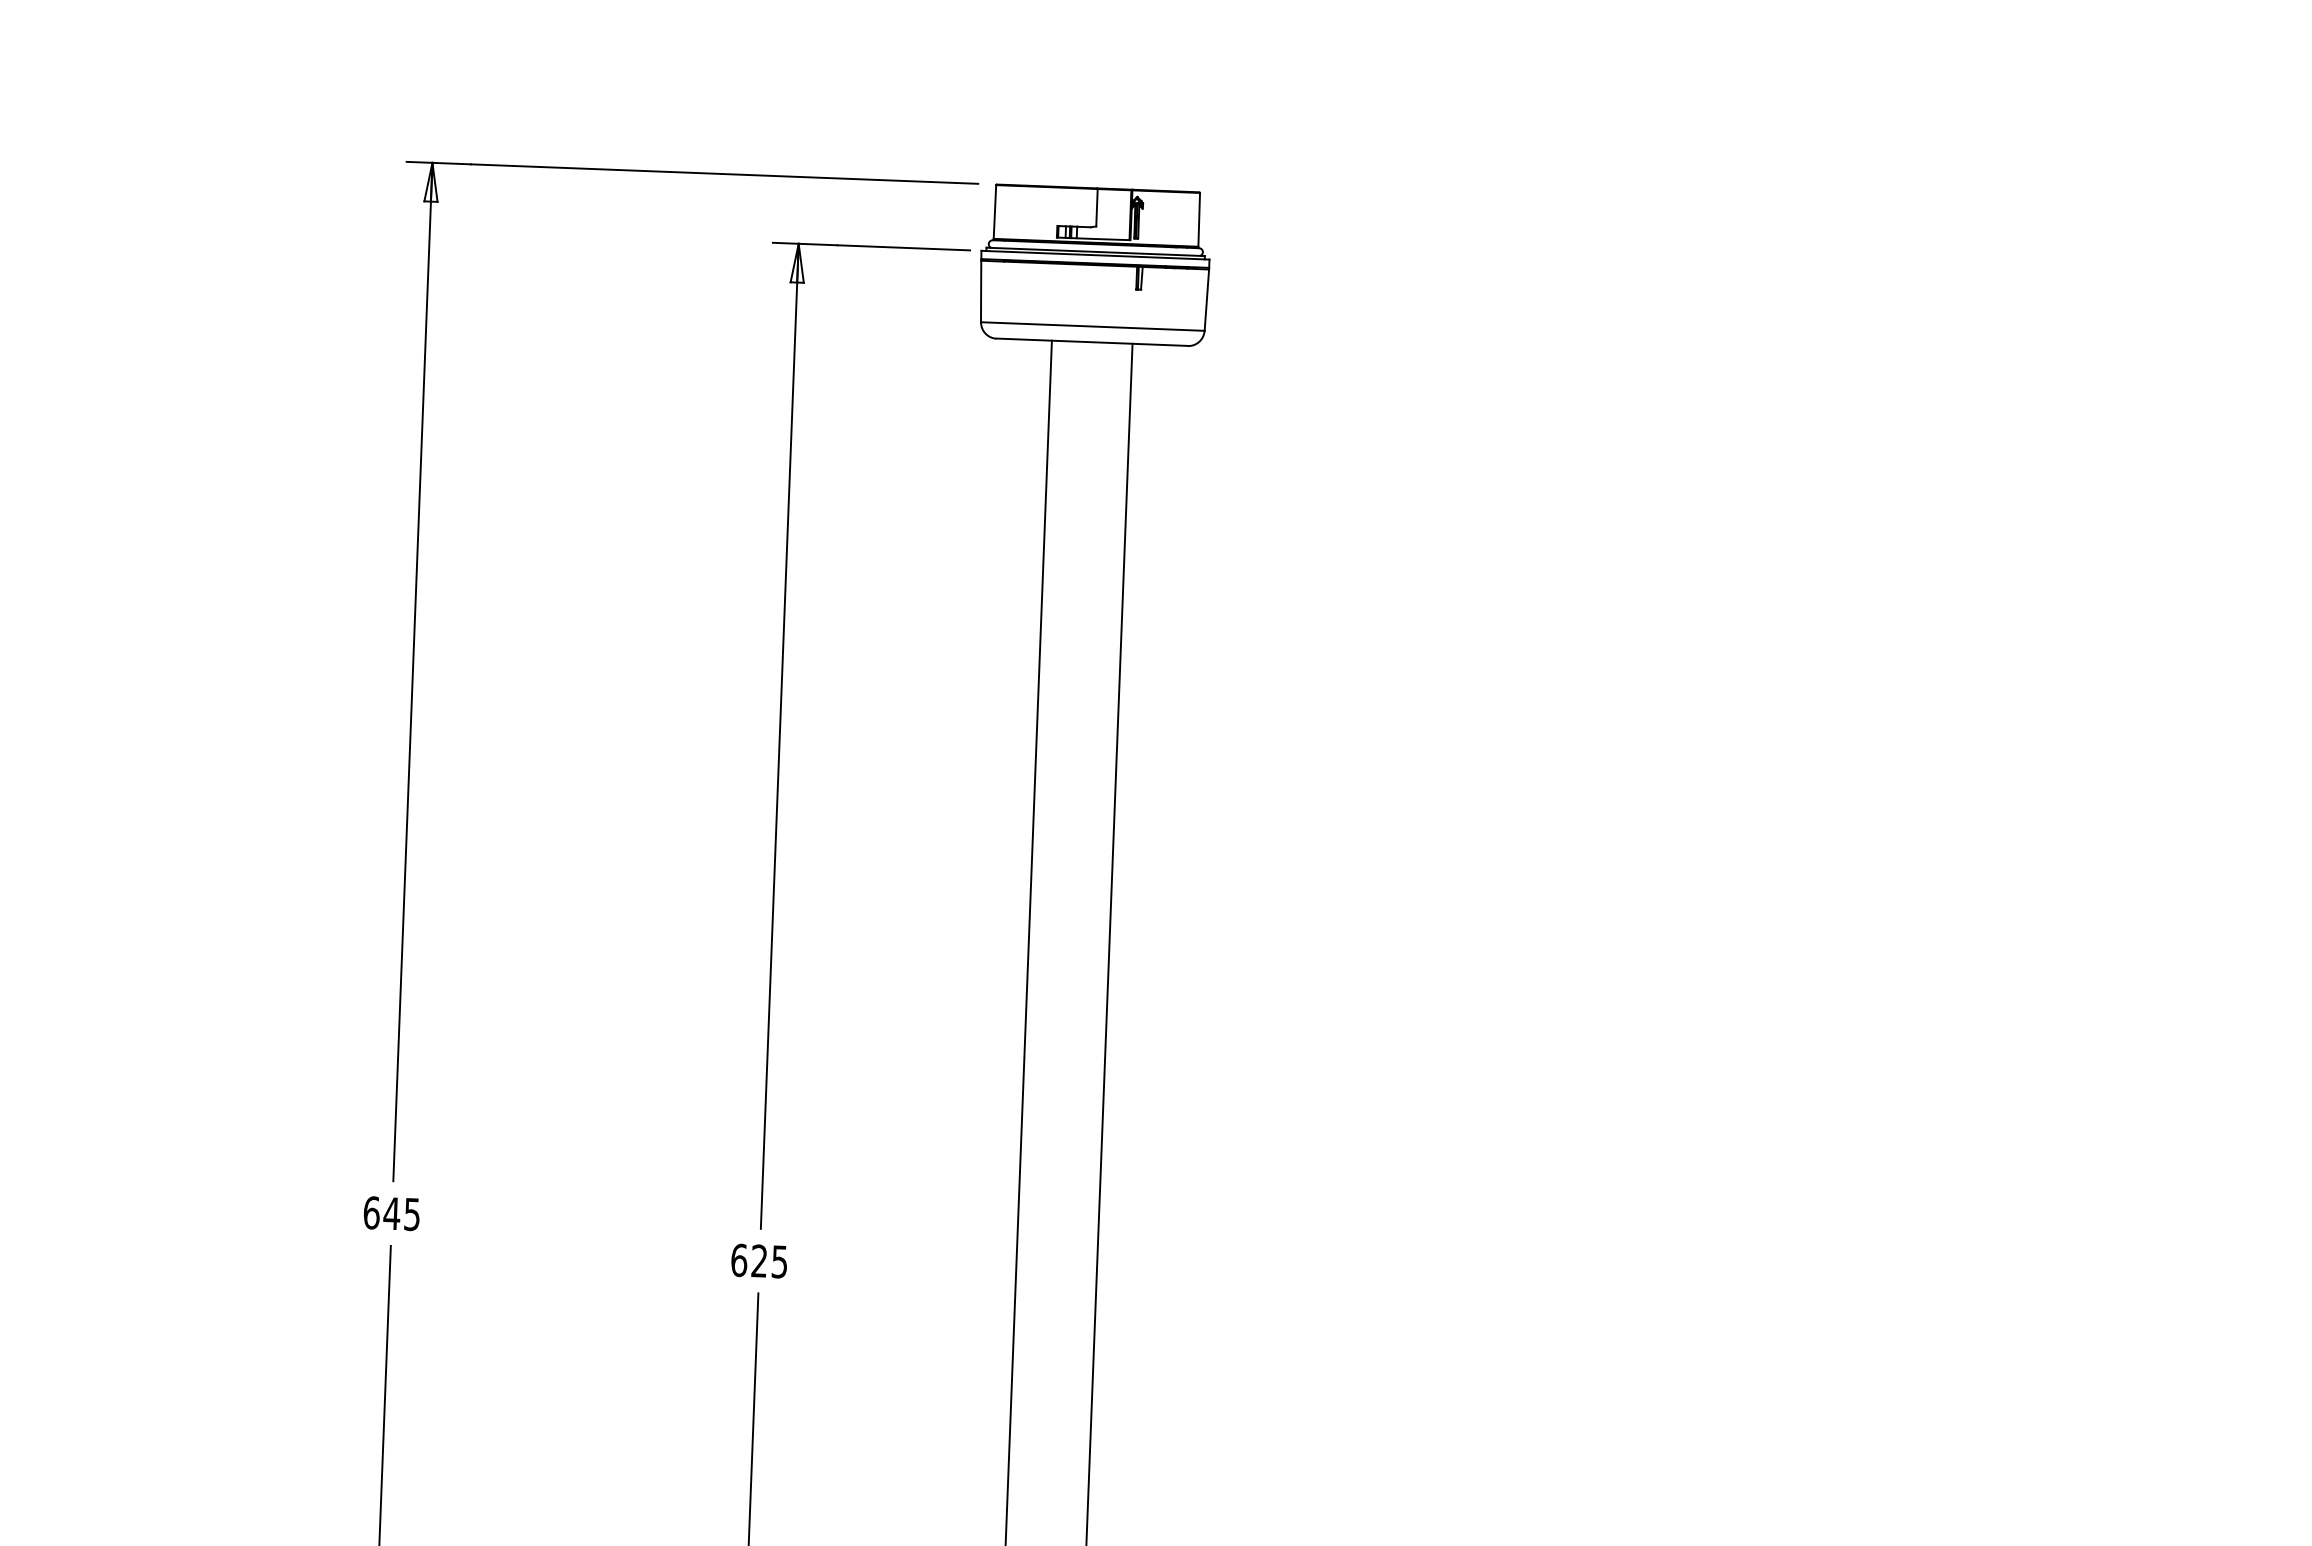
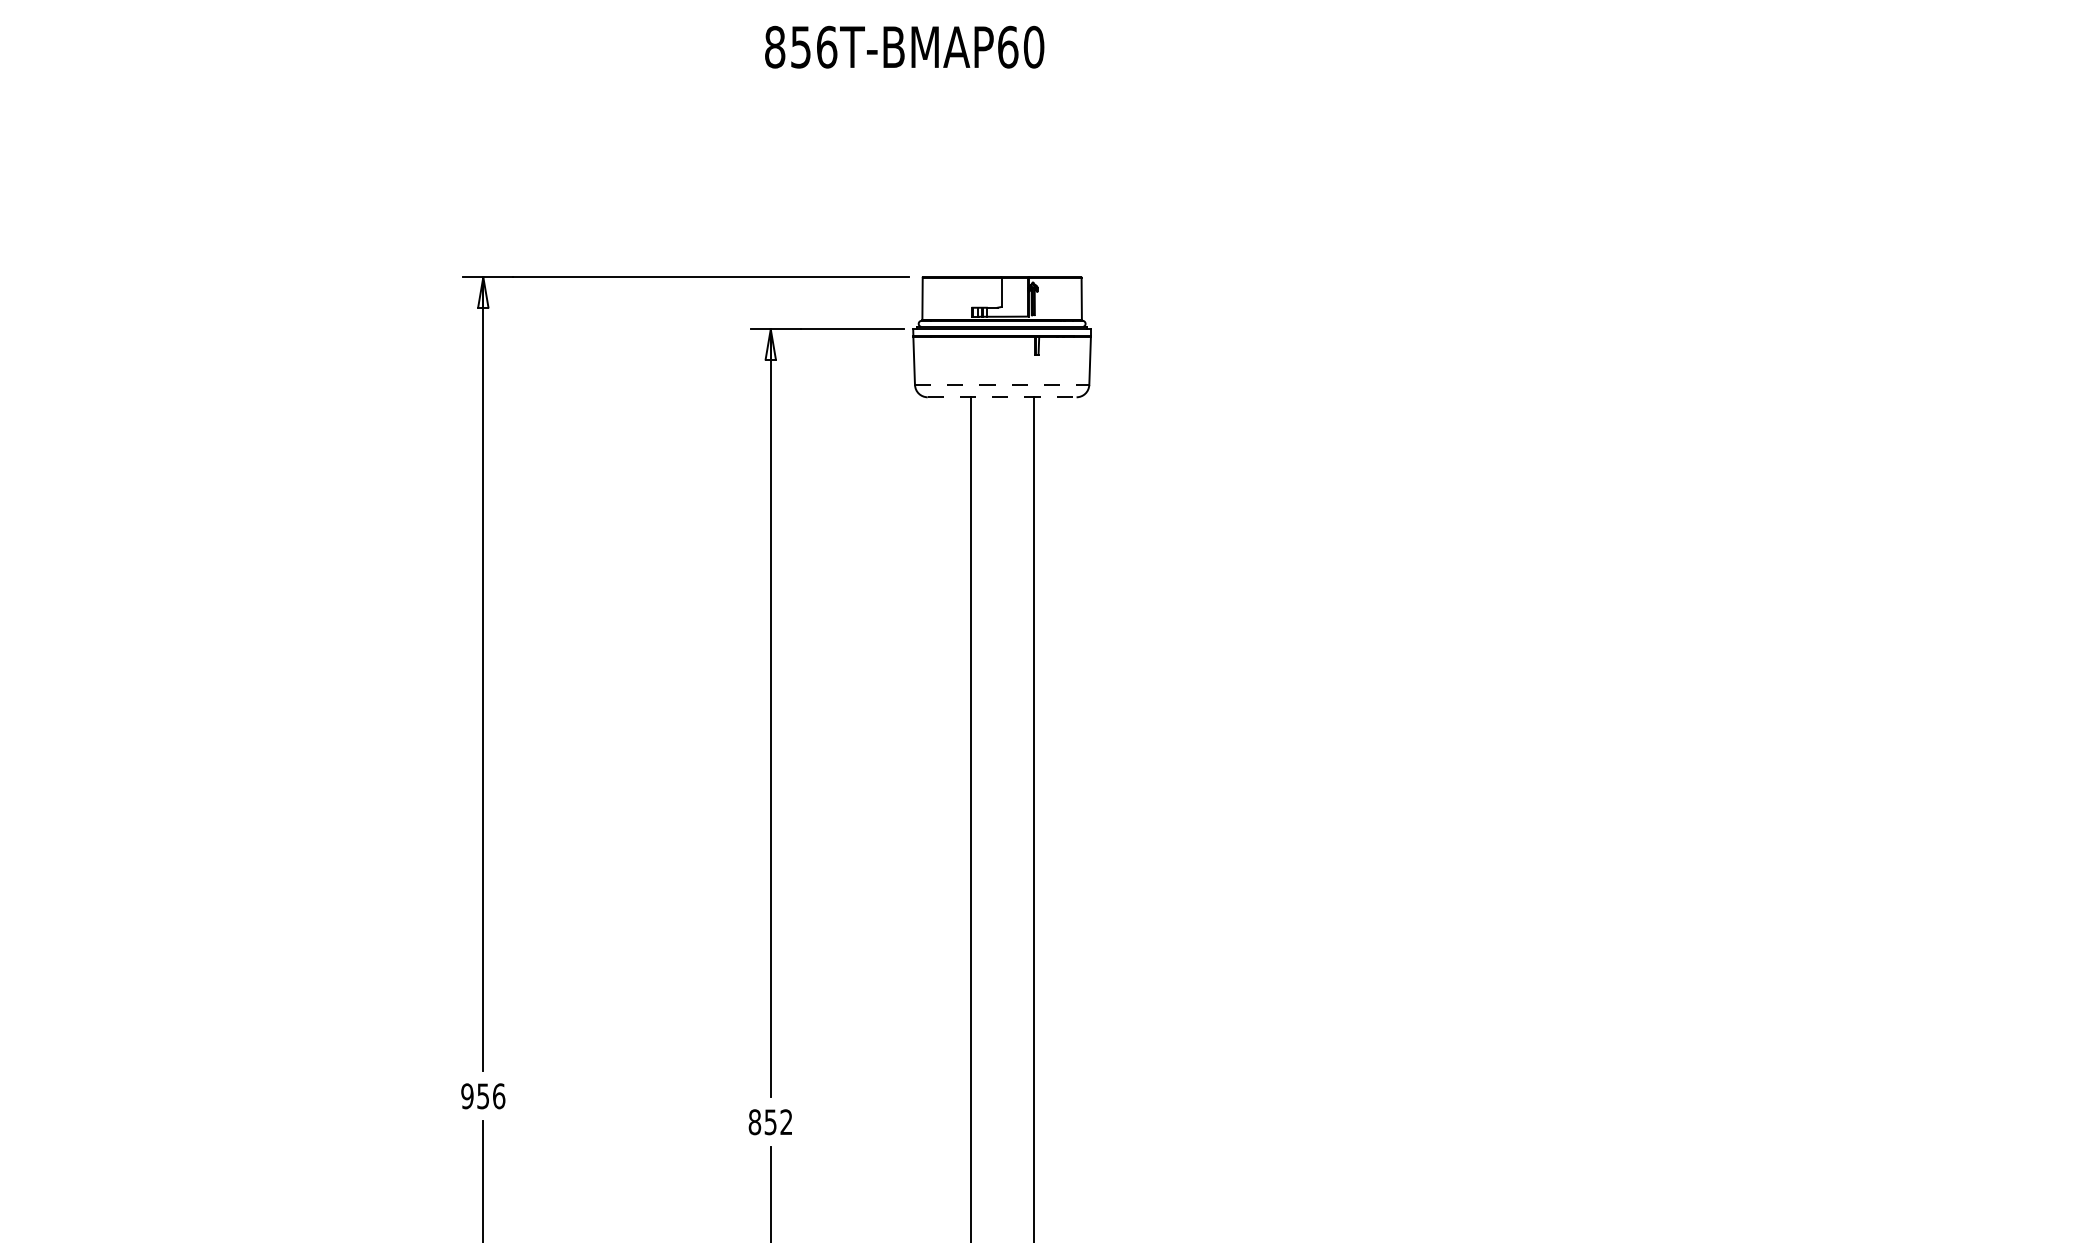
line: (1093, 325) -> (1002, 384), solid -> dashed
line: (1092, 342) -> (1002, 397), solid -> dashed
text: (392, 1213) -> (483, 1096), 645 -> 956
text: (759, 1261) -> (770, 1122), 625 -> 852

